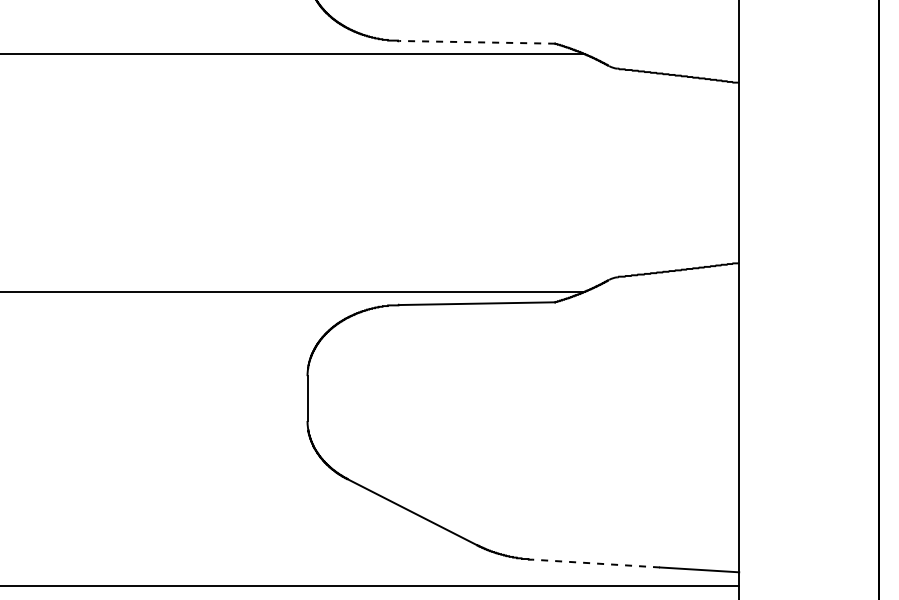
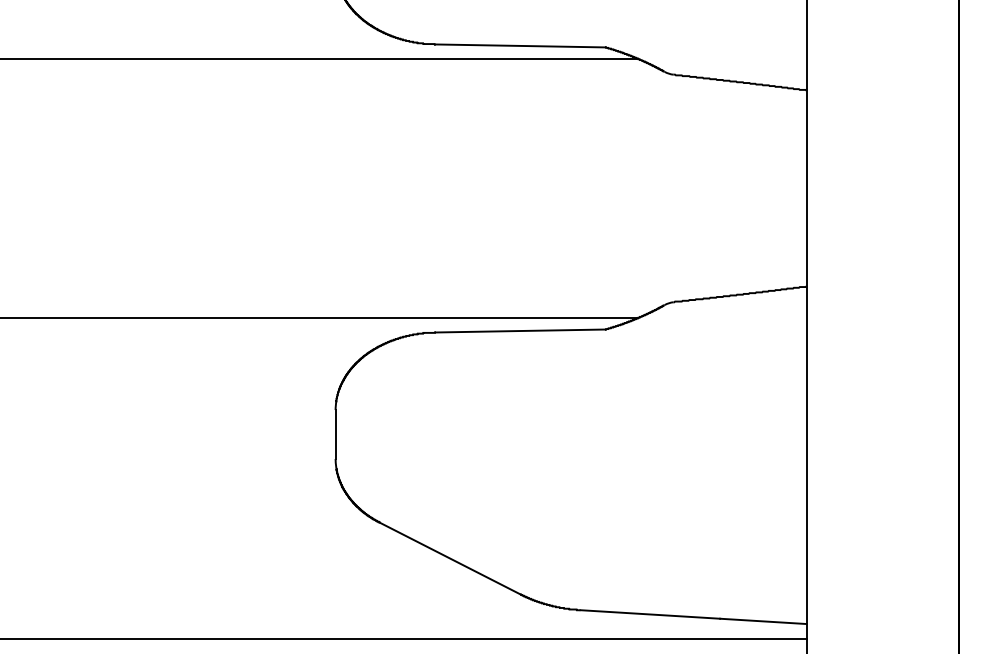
line: (477, 41) -> (520, 45), dashed -> solid
line: (596, 563) -> (650, 614), dashed -> solid

